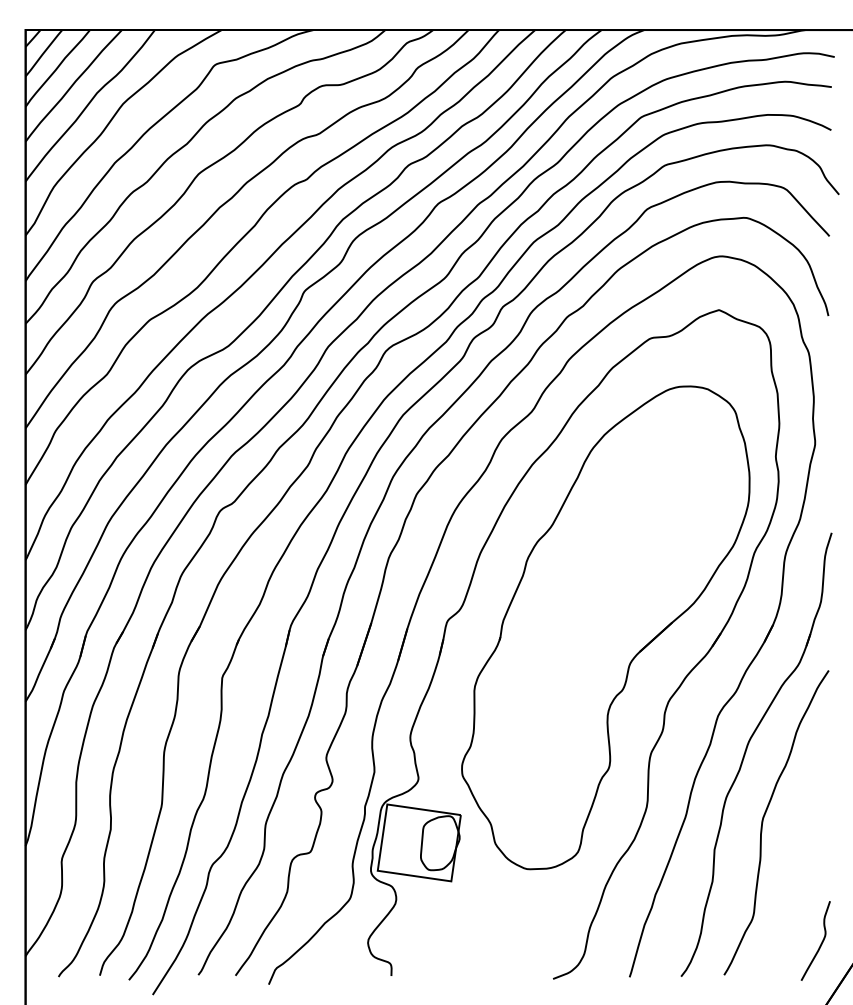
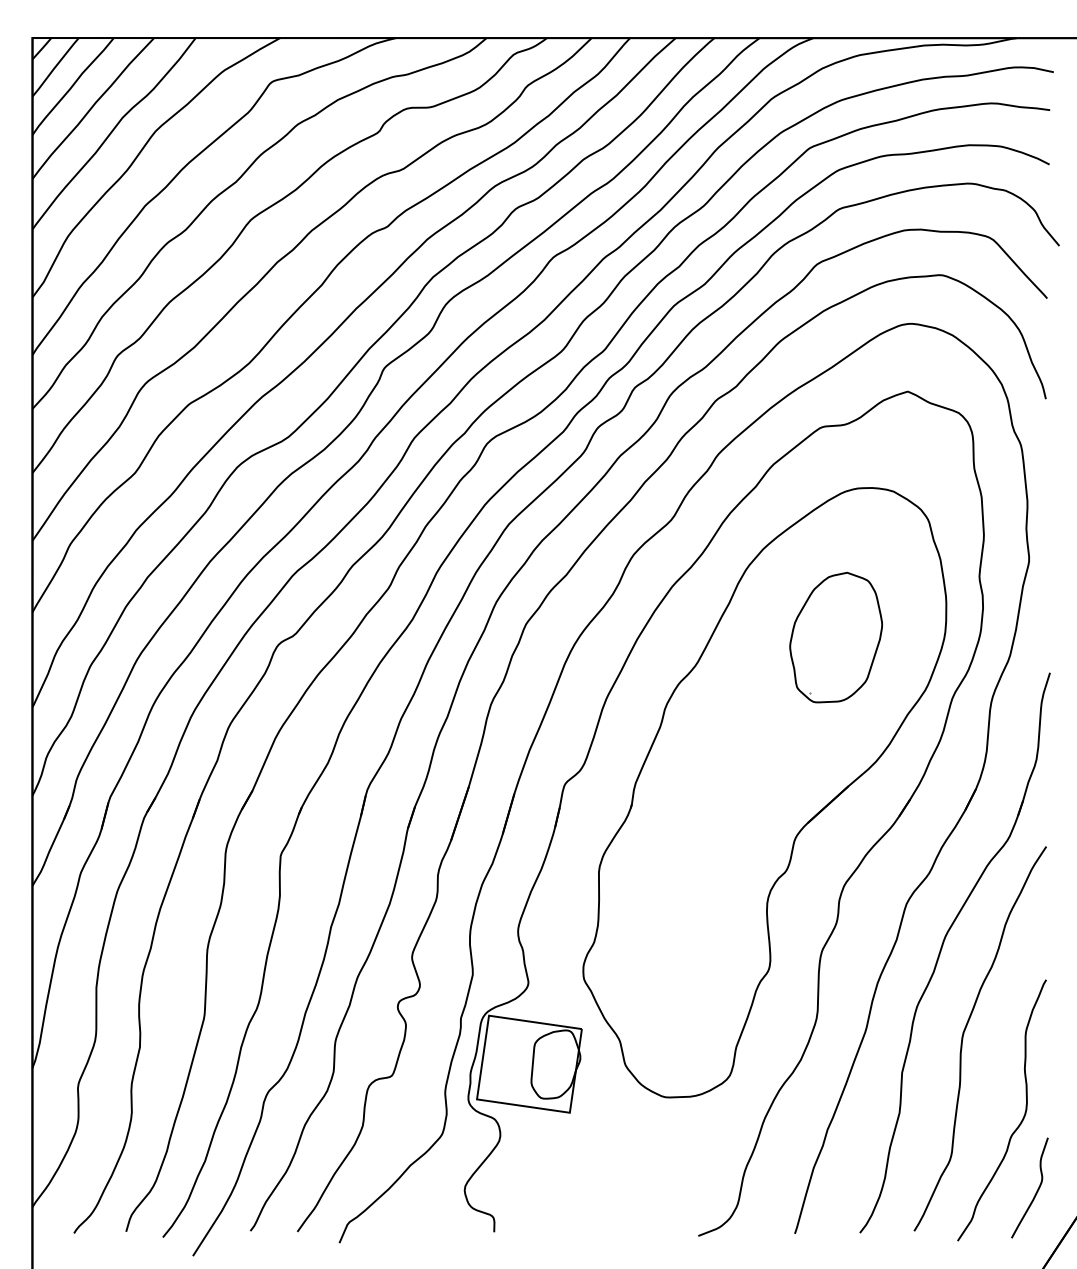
part: (662, 504) -> (836, 637), added
curve: (808, 888) -> (1020, 1121), added

